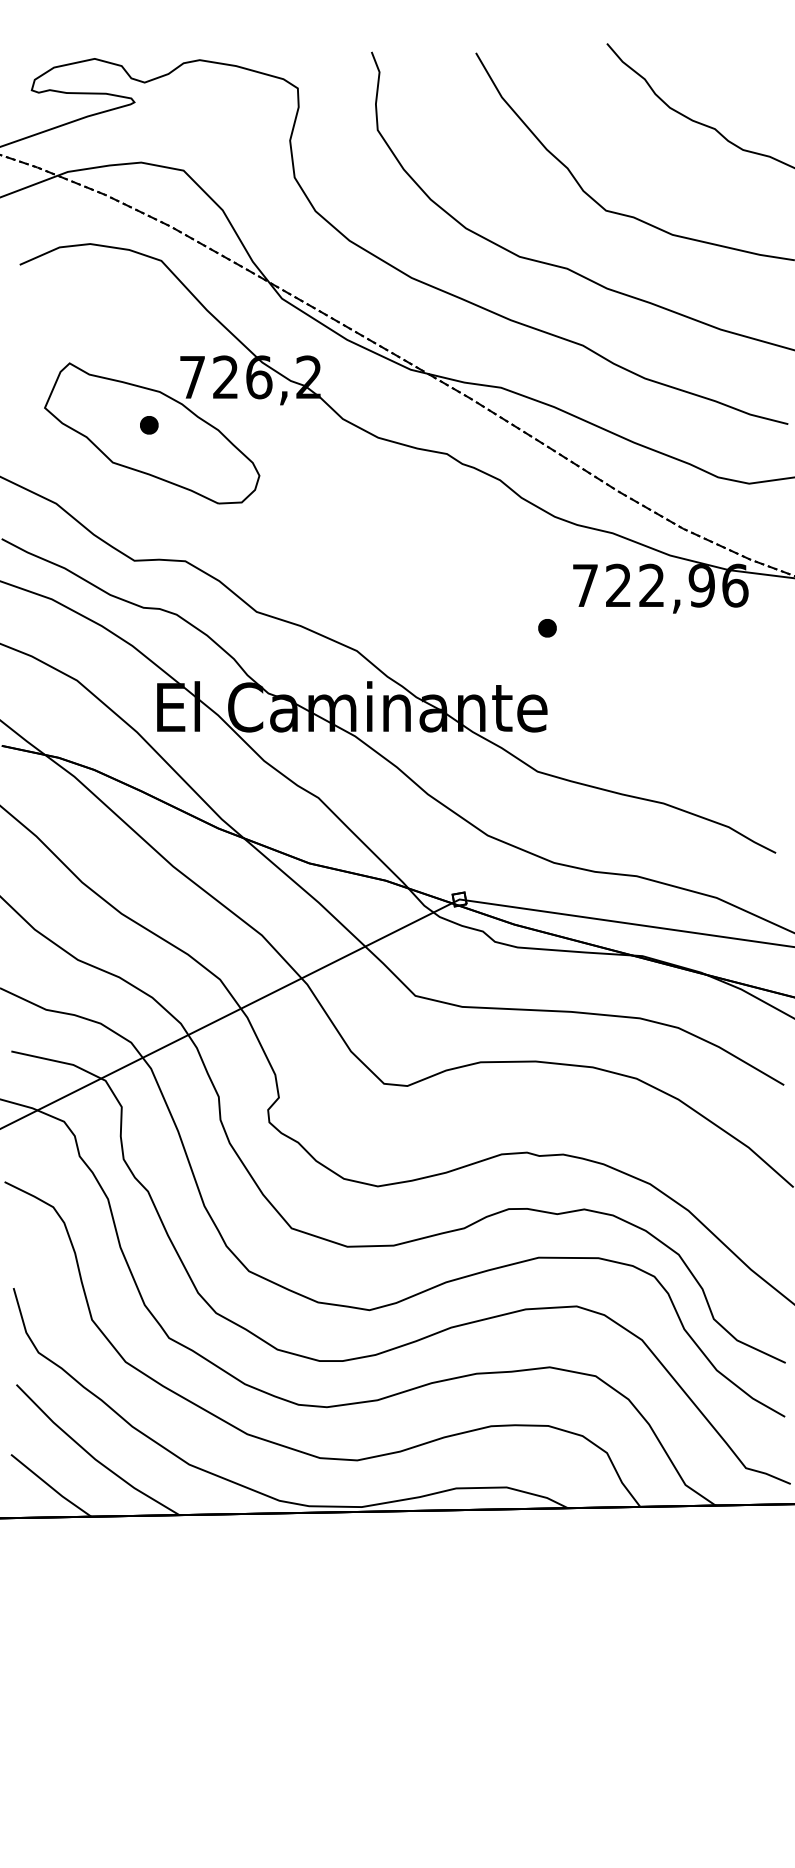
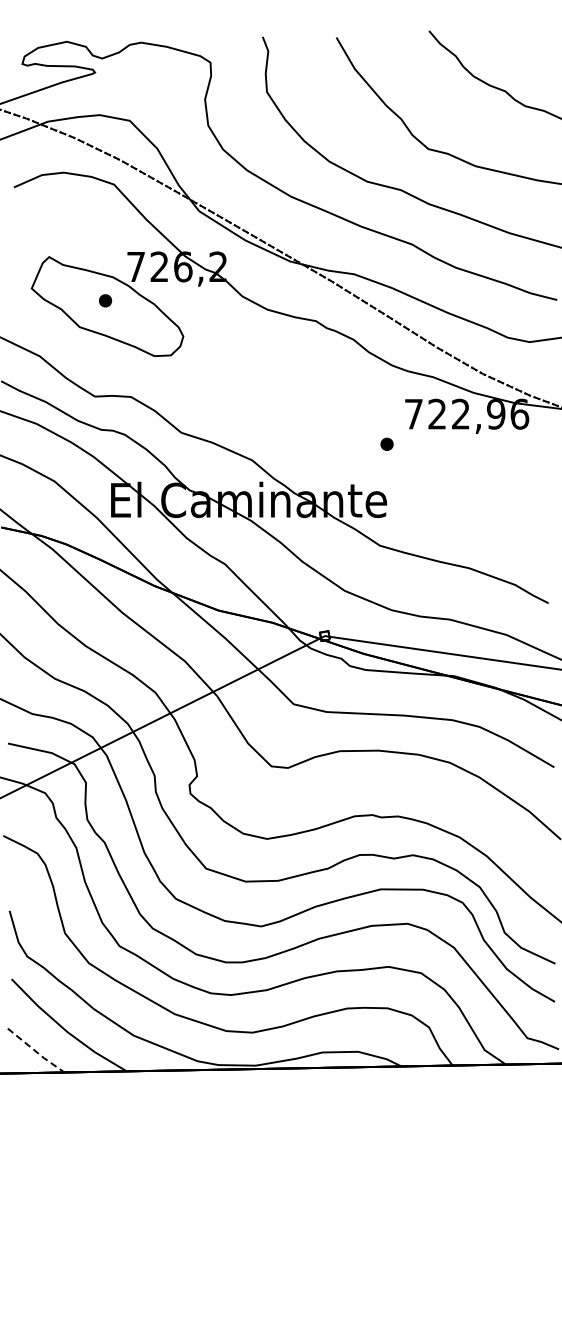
line: (51, 1487) -> (36, 1051), solid -> dashed

